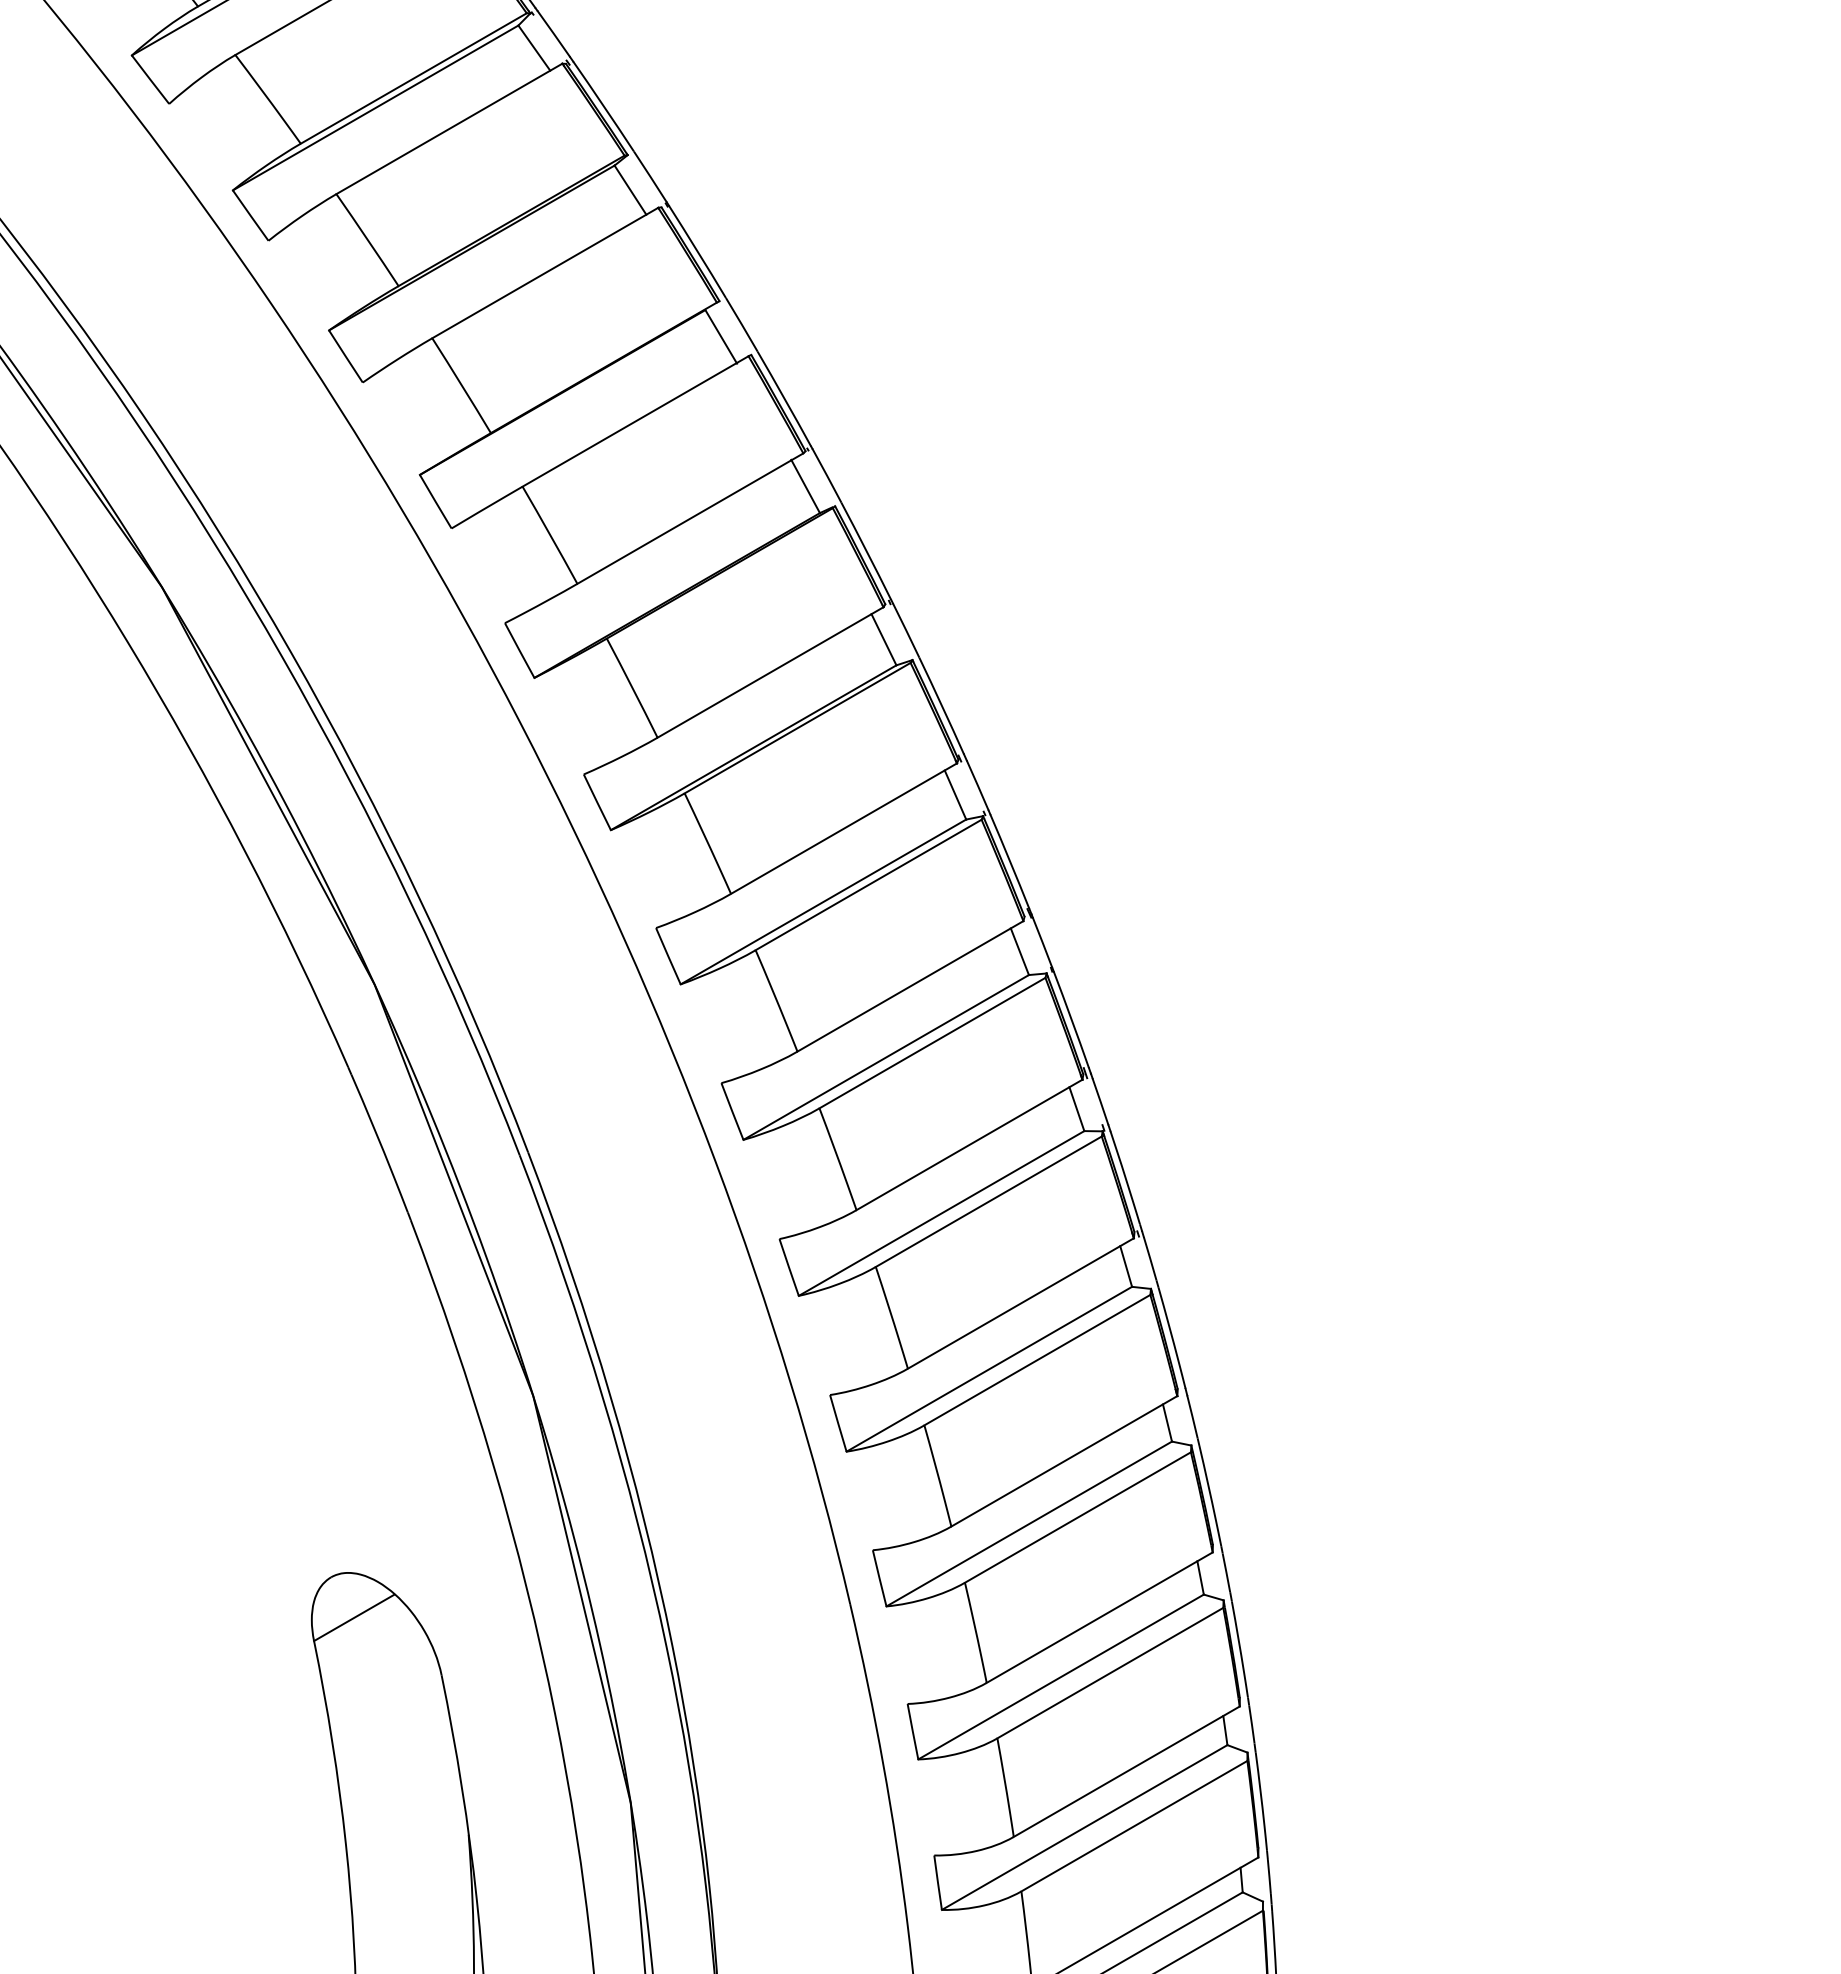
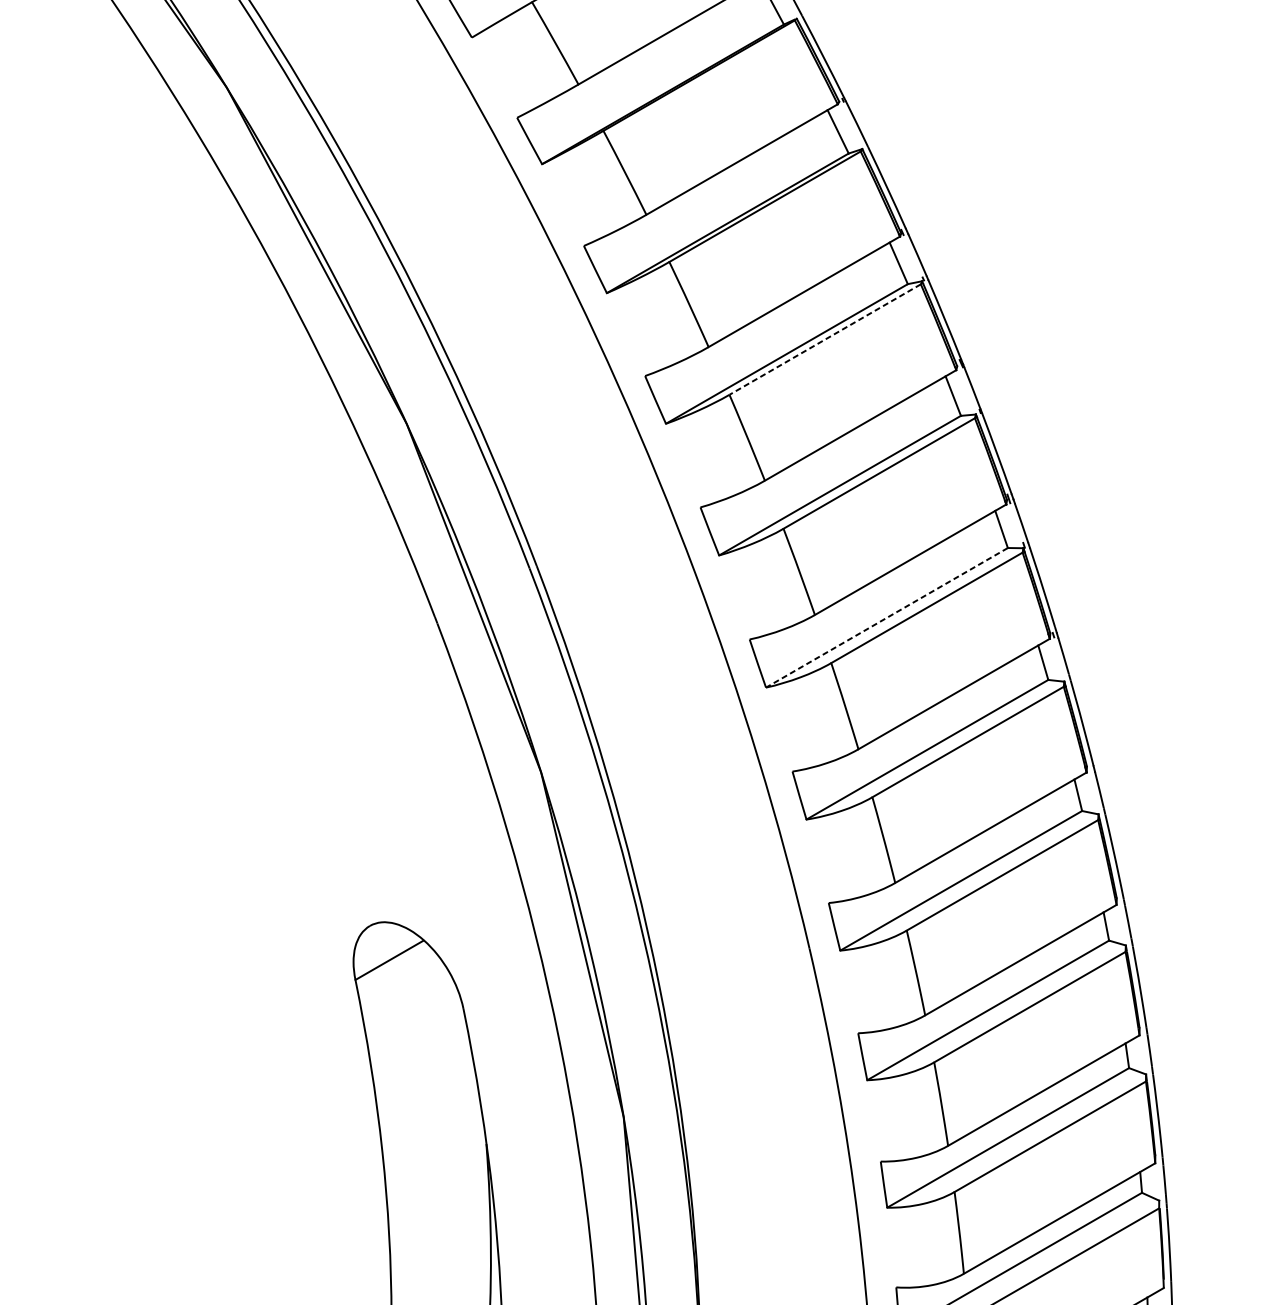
line: (868, 885) -> (825, 340), solid -> dashed
line: (941, 1213) -> (886, 617), solid -> dashed

